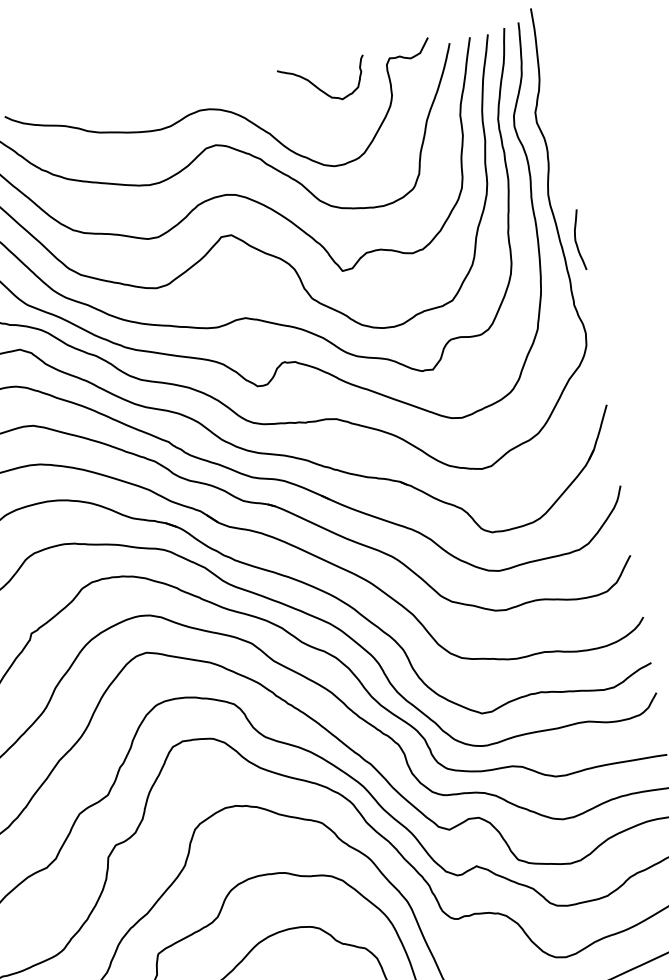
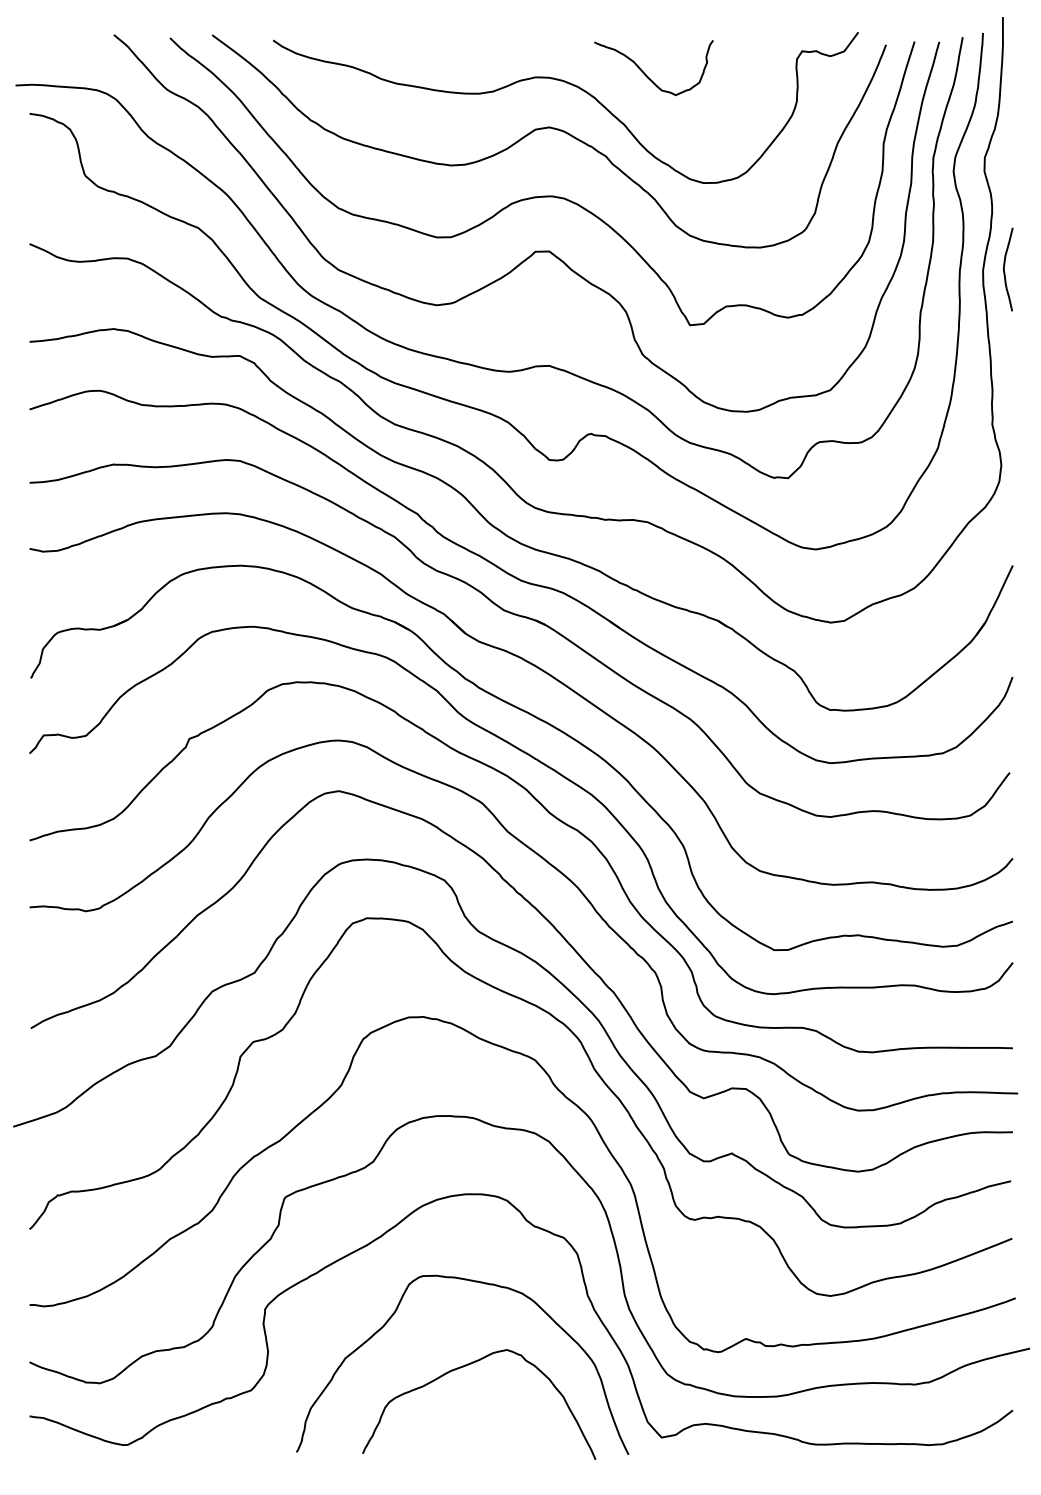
curve: (318, 87) -> (646, 74), moved
curve: (575, 240) -> (1004, 269), moved

